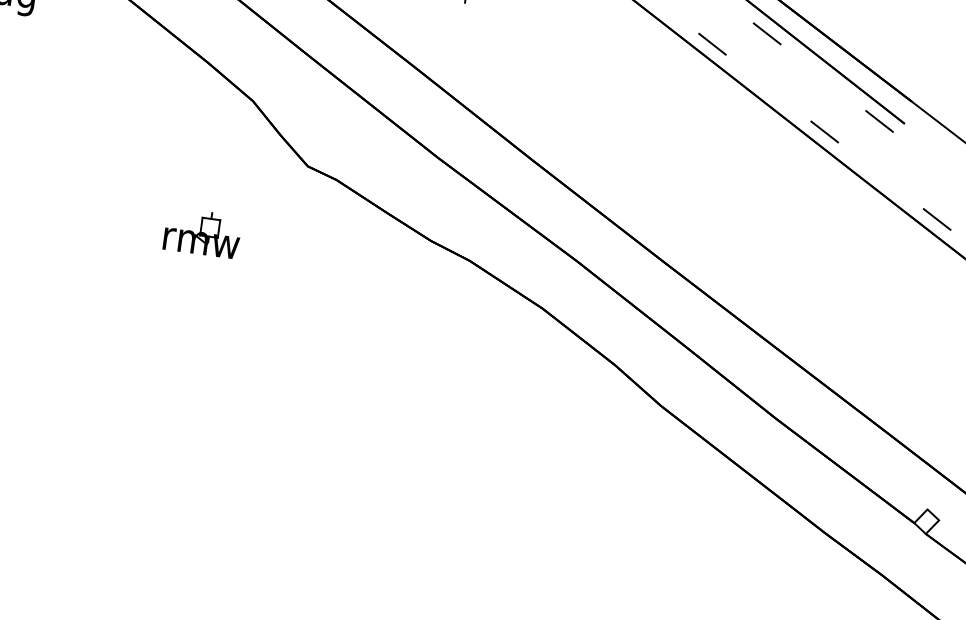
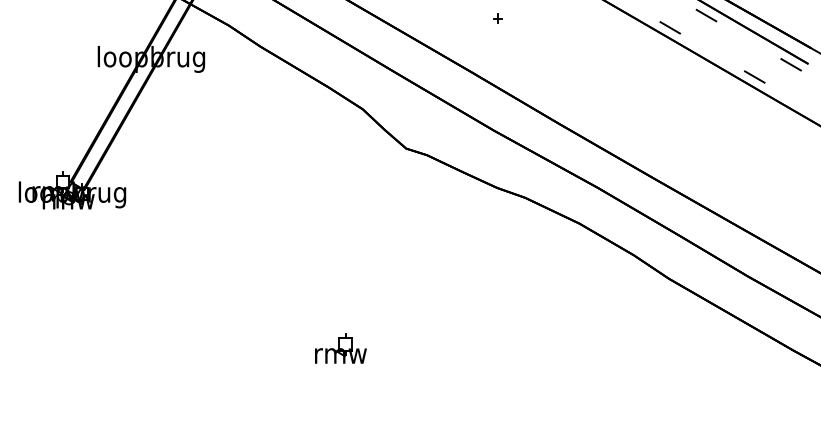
part: (202, 232) -> (340, 348), moved

